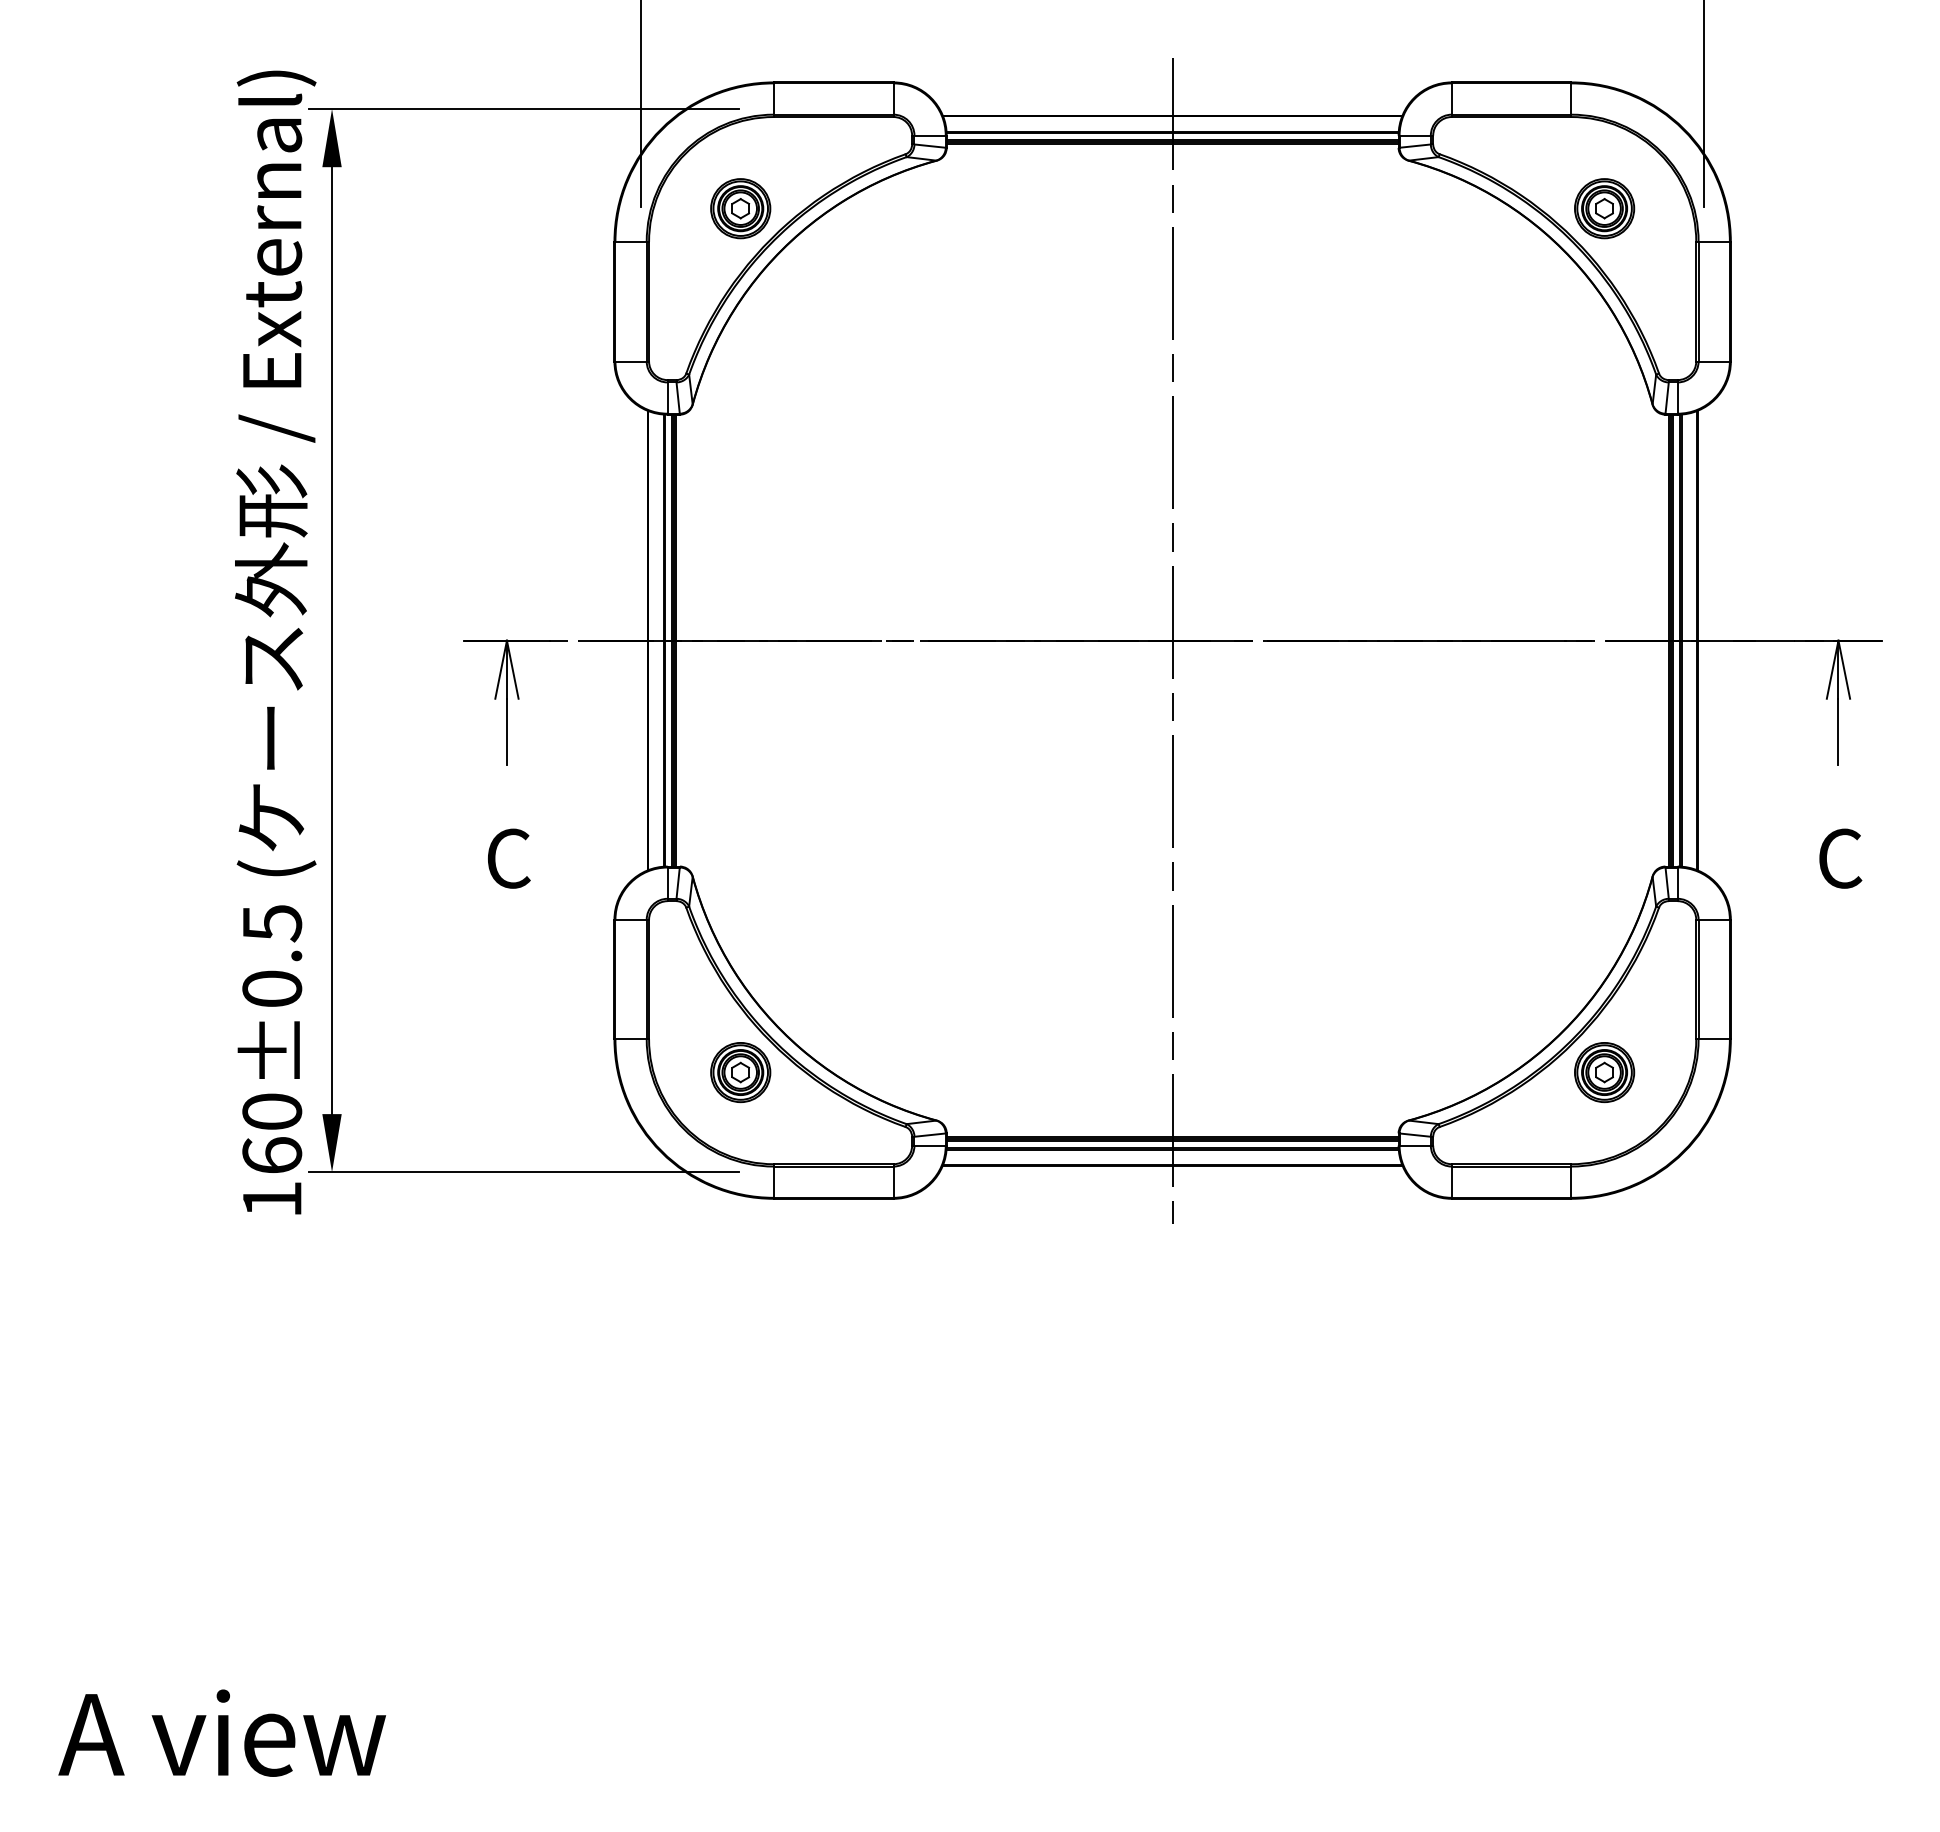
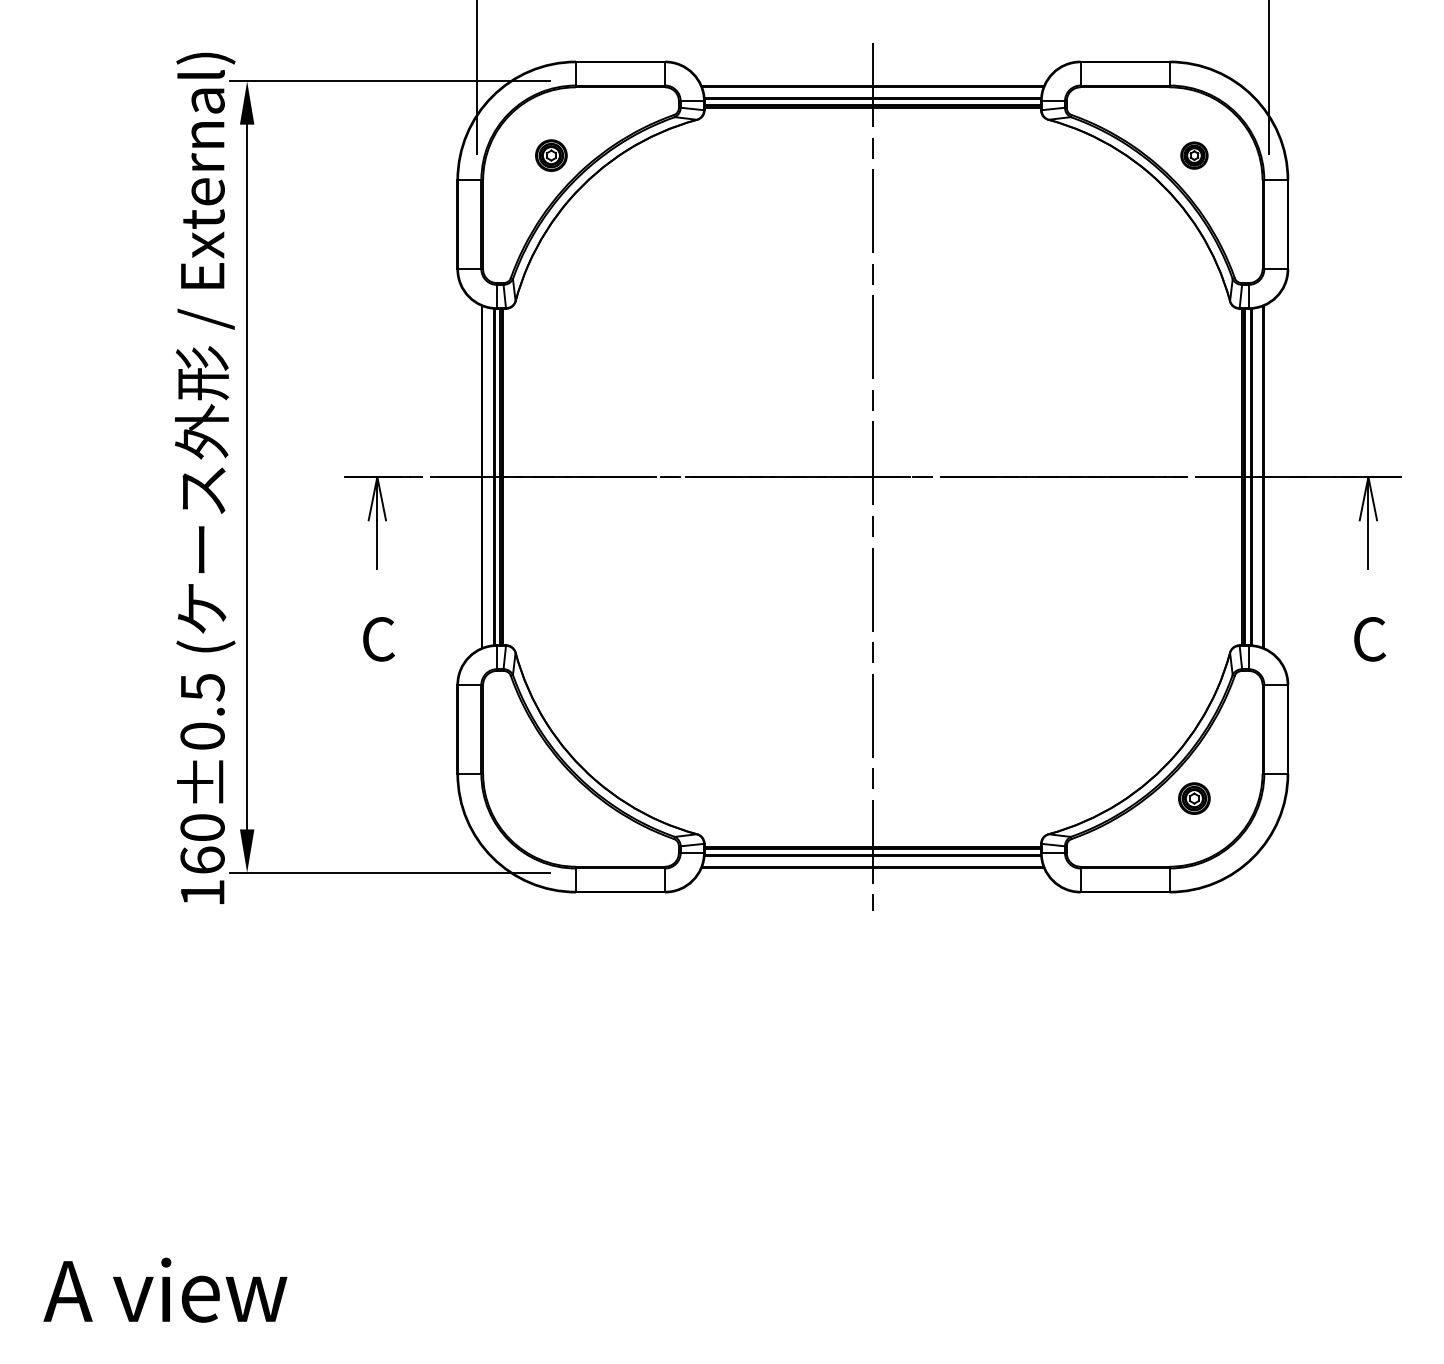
part: (740, 208) -> (551, 155), size x0.7
part: (1604, 208) -> (1194, 155), size x0.6
part: (740, 1072) -> (551, 798), removed
part: (1604, 1072) -> (1194, 798), size x0.7

